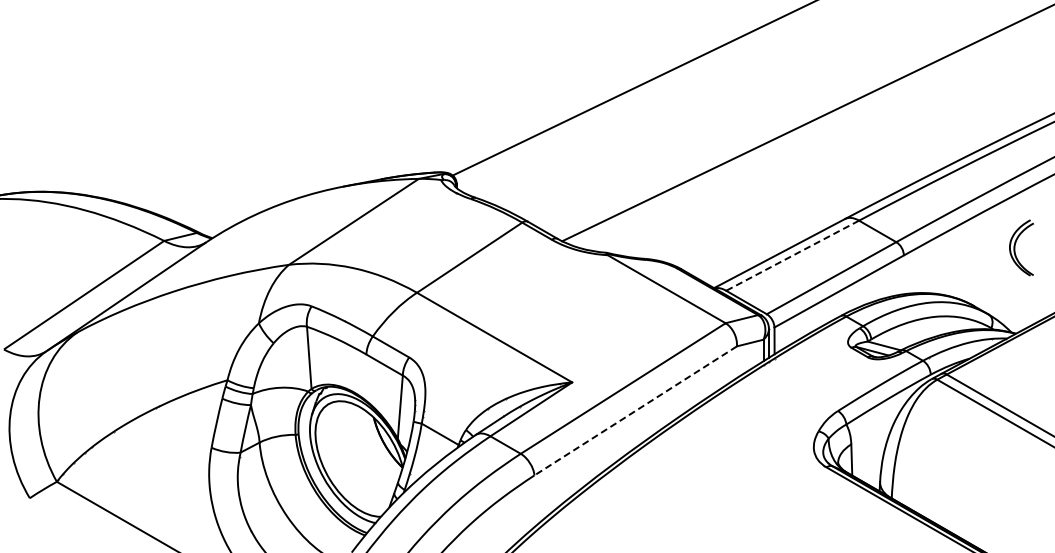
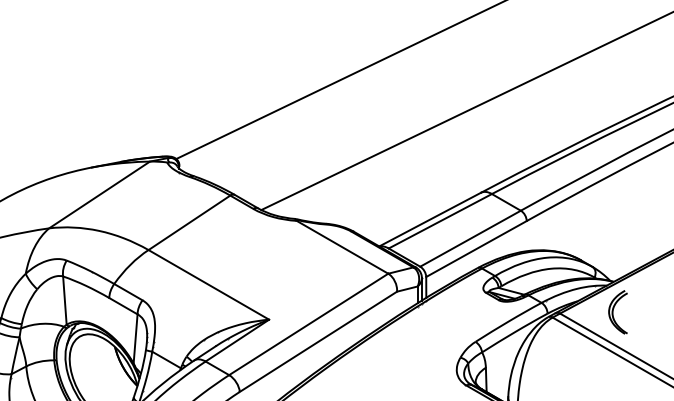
part: (1021, 247) -> (618, 311), moved
line: (792, 255) -> (440, 221), dashed -> solid
line: (635, 411) -> (318, 342), dashed -> solid

